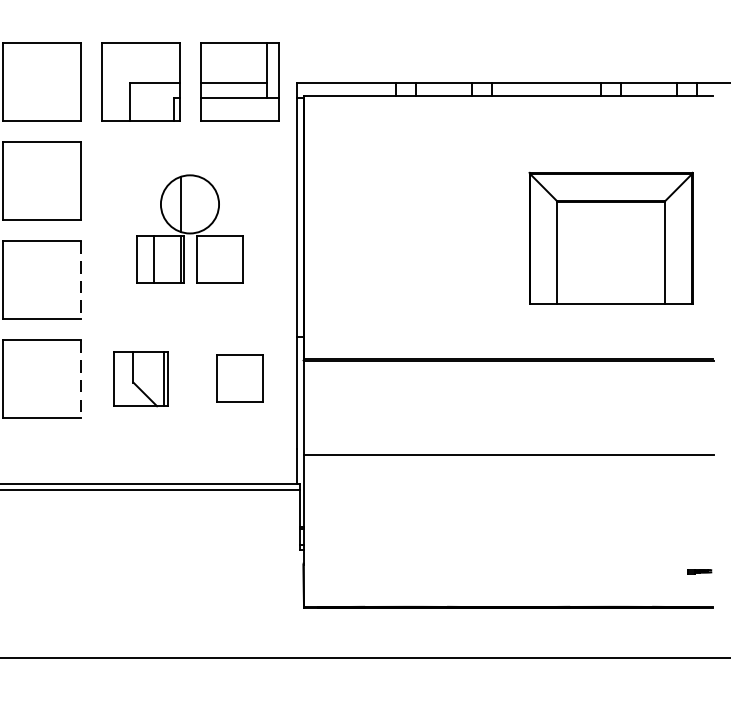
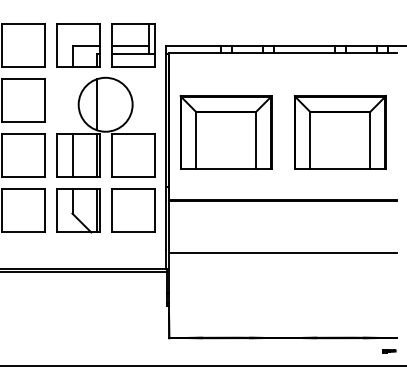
part: (189, 227) -> (105, 126), size x1.67
part: (405, 238) -> (225, 132), added
line: (79, 279) -> (44, 155), dashed -> solid
line: (79, 378) -> (44, 210), dashed -> solid
part: (140, 378) -> (78, 210), size x1.43
part: (239, 378) -> (133, 210), size x1.67
part: (699, 572) -> (389, 351), moved

